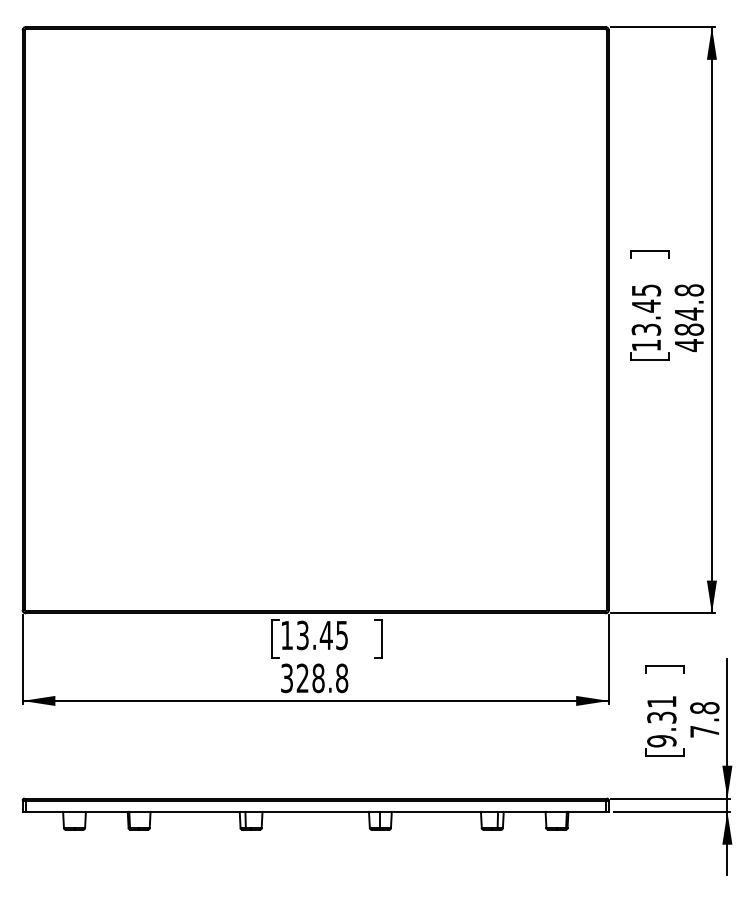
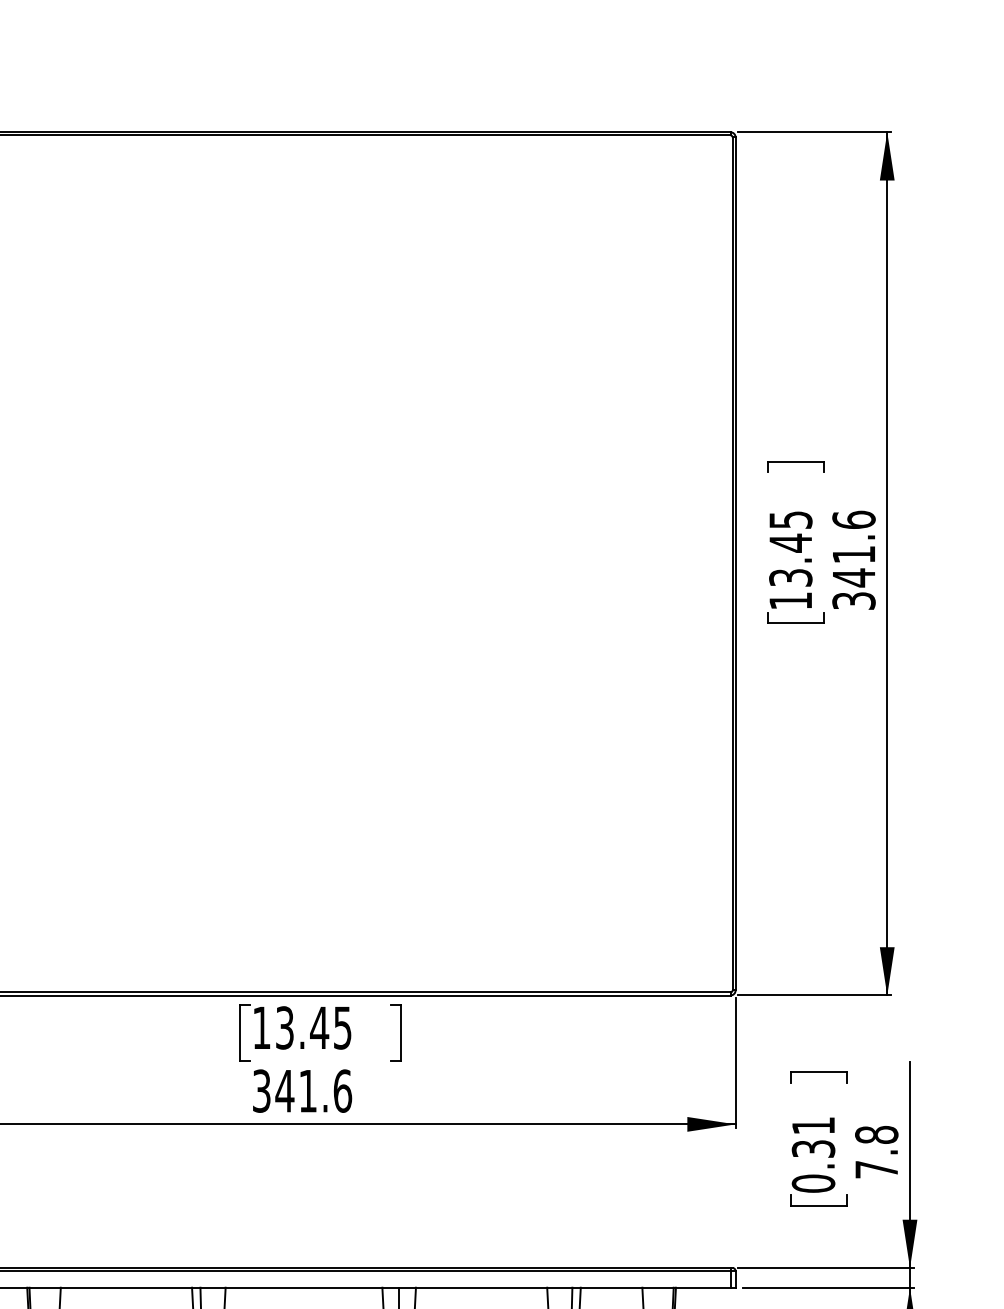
text: (689, 318) -> (854, 561), 484.8 -> 341.6
text: (322, 678) -> (313, 1091), 328.8 -> 341.6
text: (661, 741) -> (813, 1184), 9.31 -> 0.31

